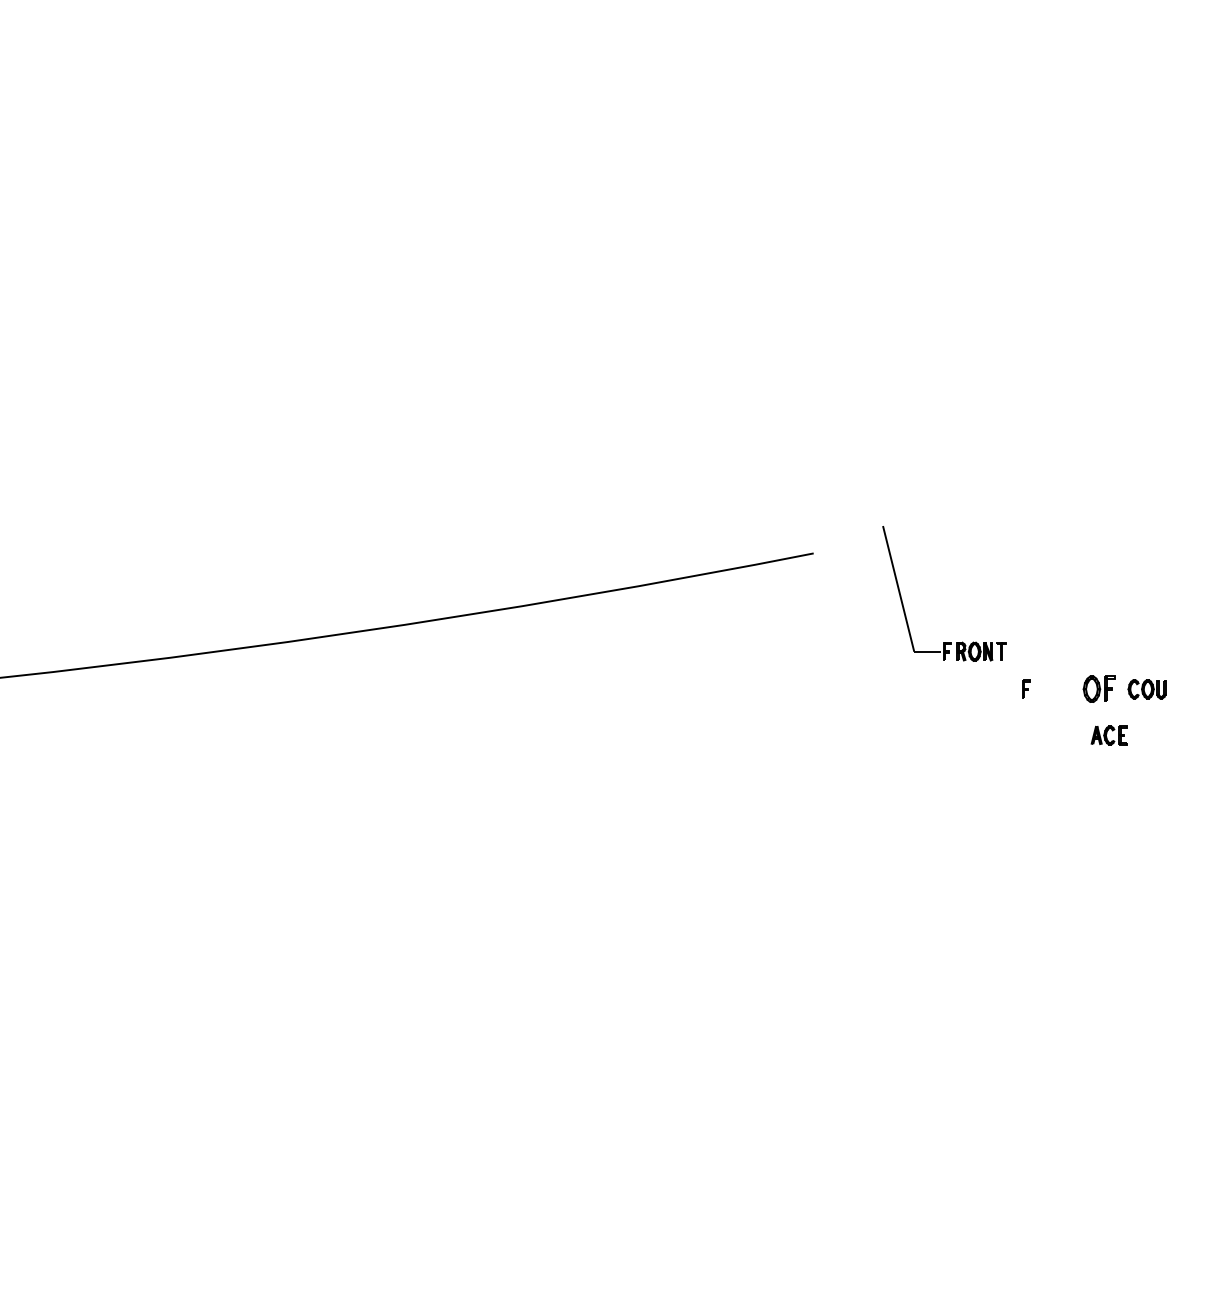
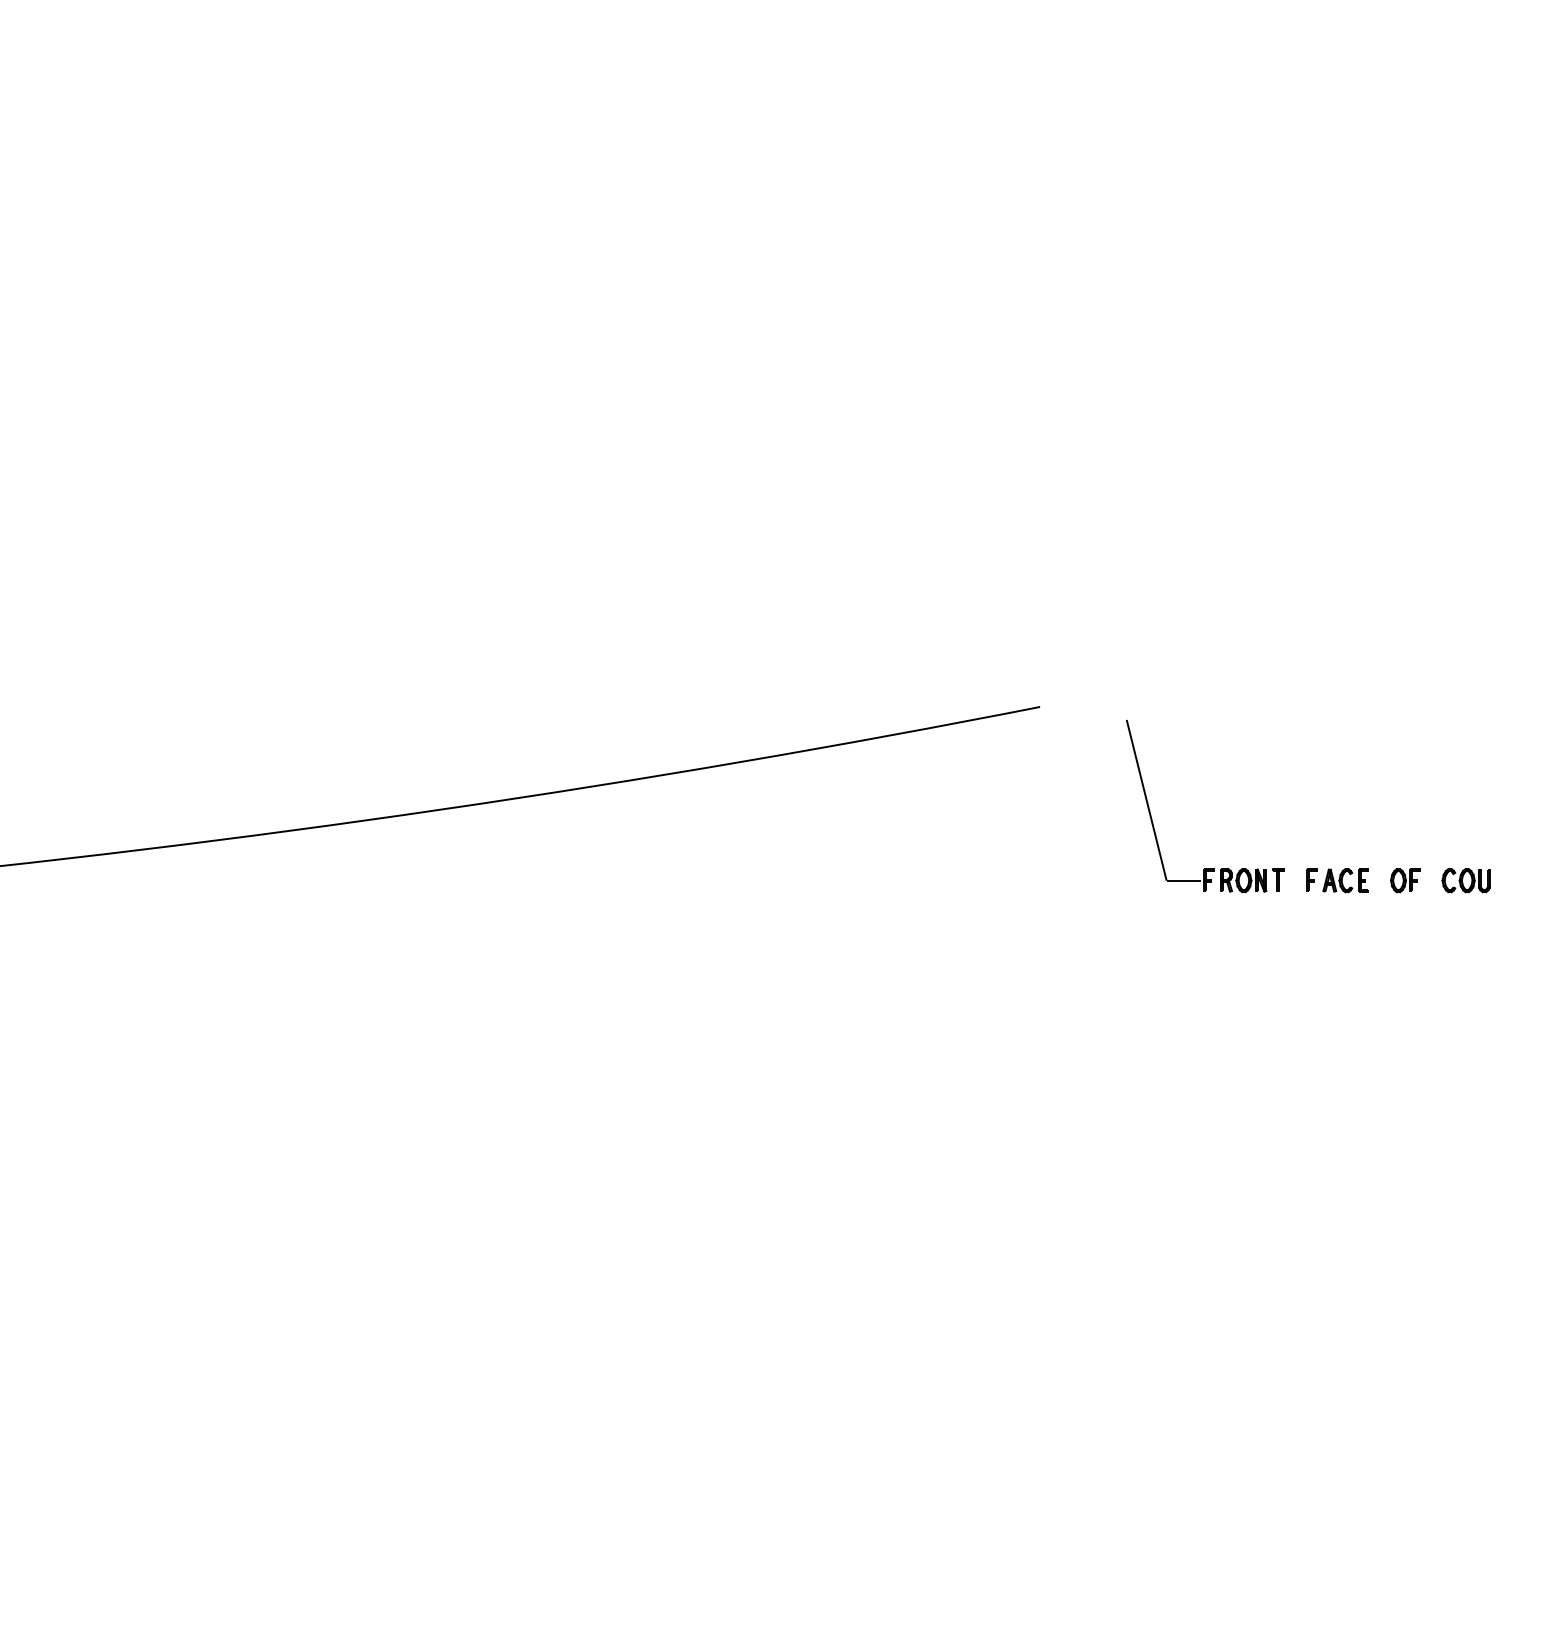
part: (903, 603) -> (1152, 818), moved
part: (1099, 689) -> (1405, 880), size x0.71
part: (1108, 735) -> (1345, 880), moved

